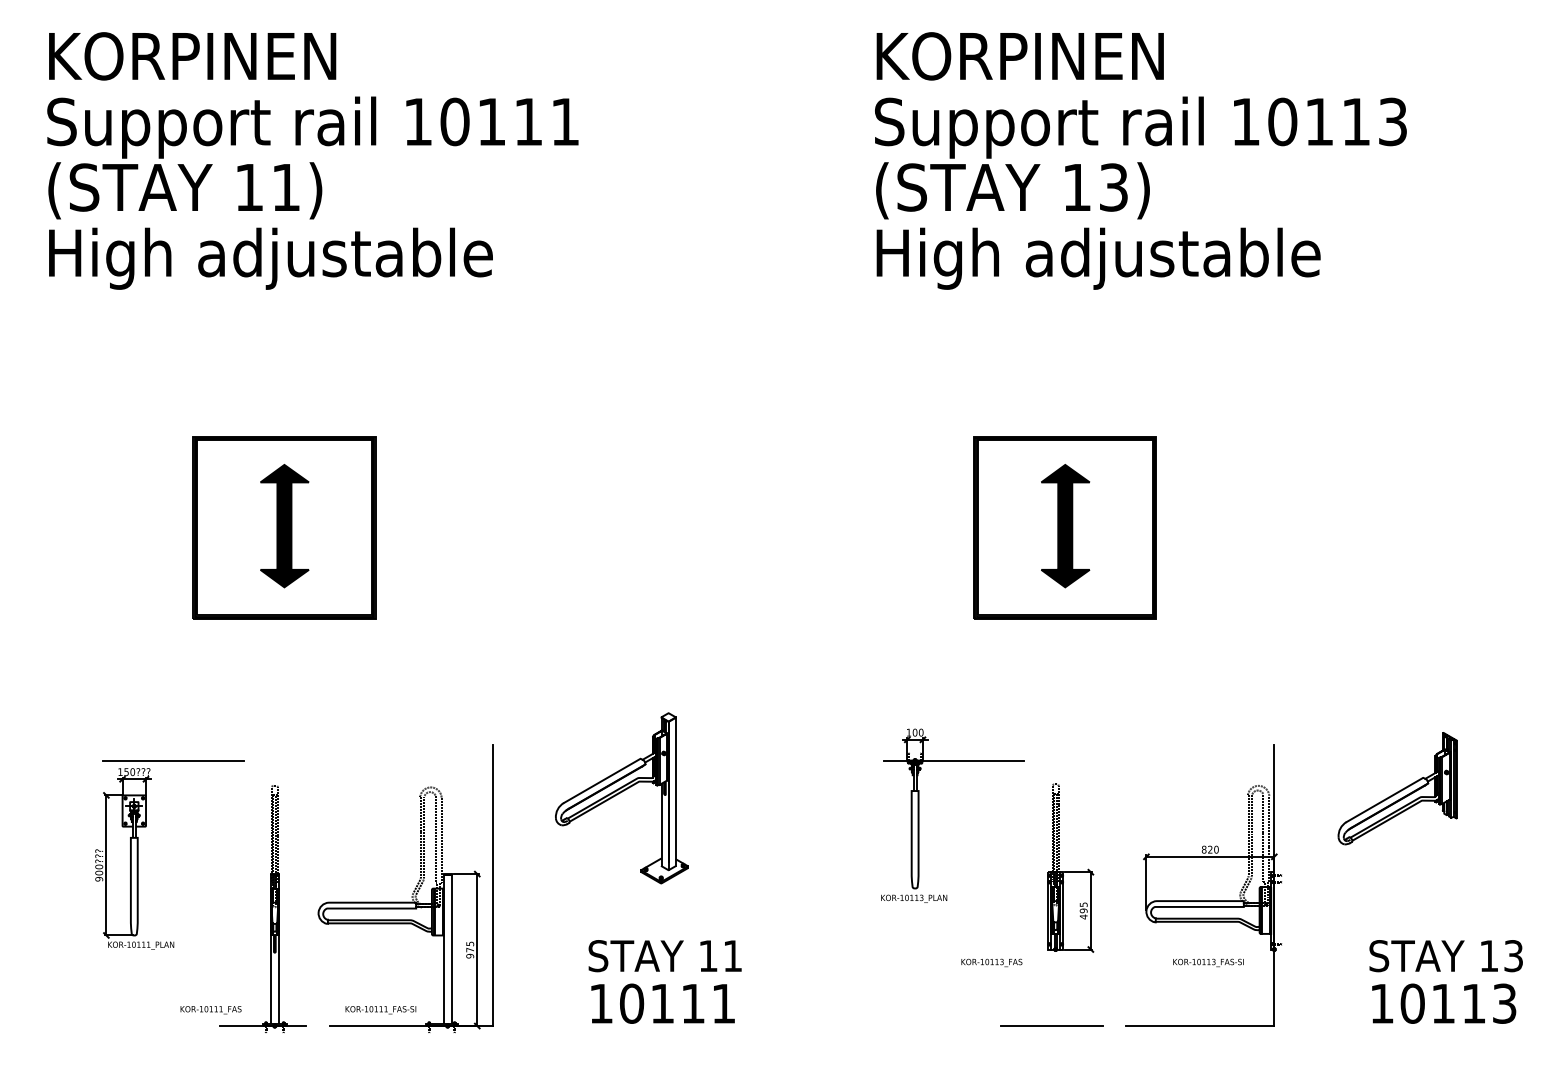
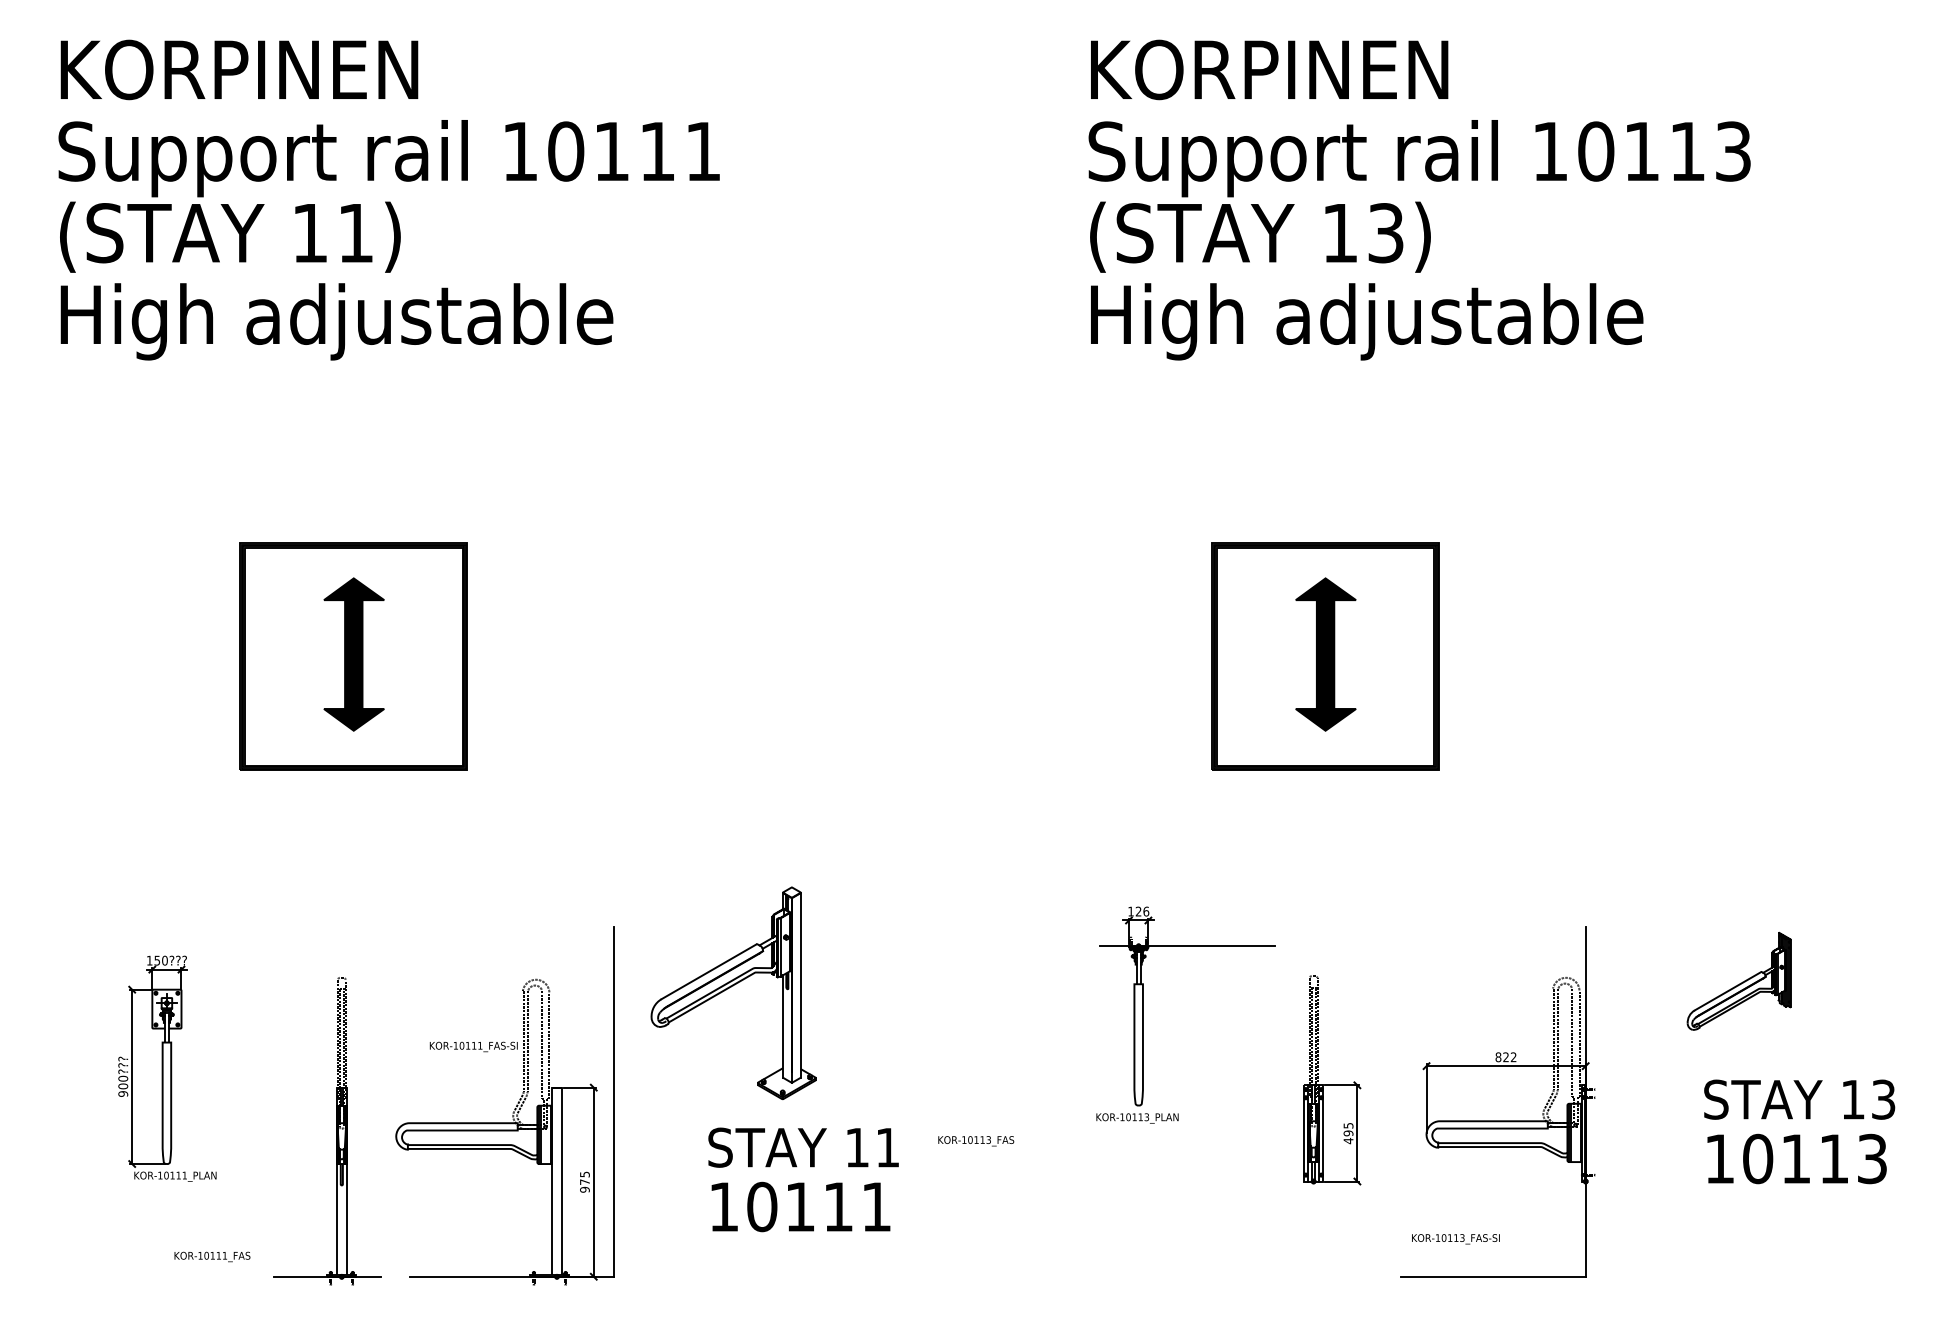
text: (918, 732) -> (1142, 911), 100 -> 126
line: (173, 760) -> (215, 946), removed
part: (1397, 788) -> (1738, 981), size x0.7
part: (620, 793) -> (731, 987), moved
text: (1216, 849) -> (1513, 1057), 820 -> 822
text: (992, 963) -> (976, 1141), moved
text: (1208, 963) -> (1455, 1239), moved
text: (665, 981) -> (803, 1179), moved
text: (1446, 981) -> (1799, 1131), moved
text: (211, 1009) -> (212, 1256), moved
text: (380, 1009) -> (473, 1046), moved
line: (1051, 1025) -> (1308, 1276), removed

